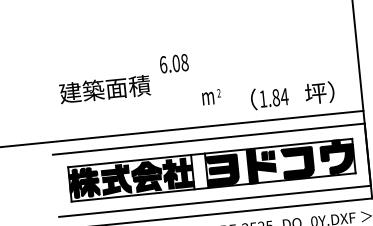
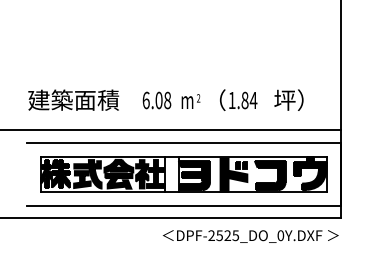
text: (173, 63) -> (156, 100), moved
text: (104, 88) -> (73, 99), moved
text: (292, 95) -> (261, 99), moved

